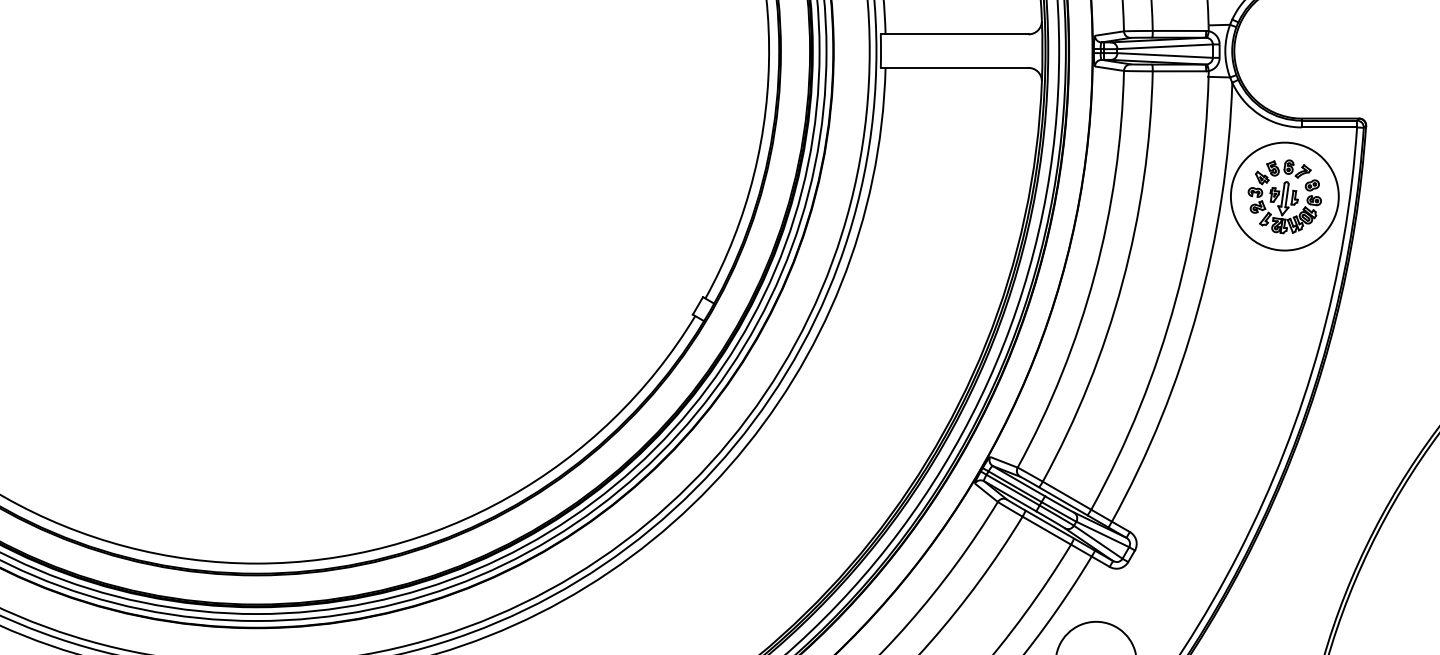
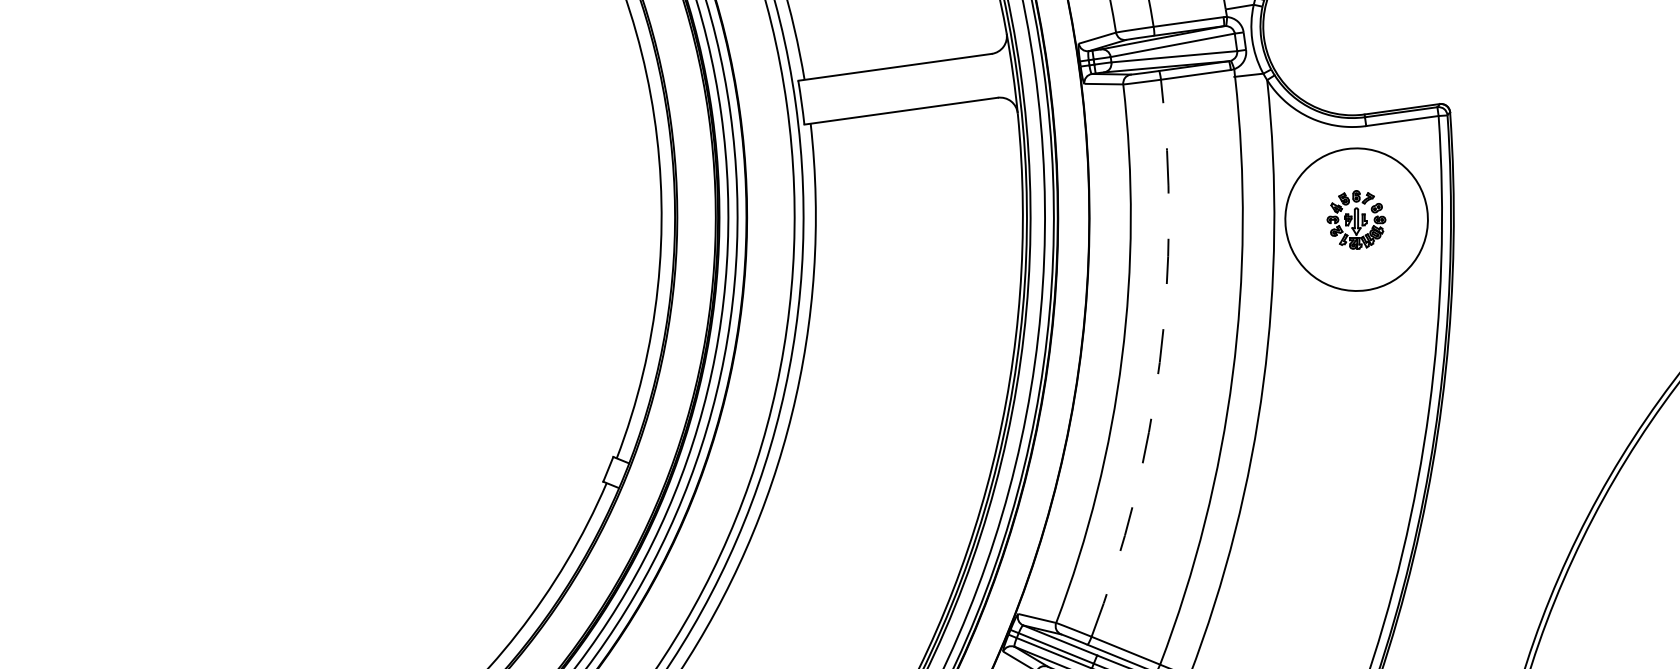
part: (1284, 196) -> (1356, 219), size x0.6
arc: (1122, 283) -> (1159, 362), solid -> dashed

